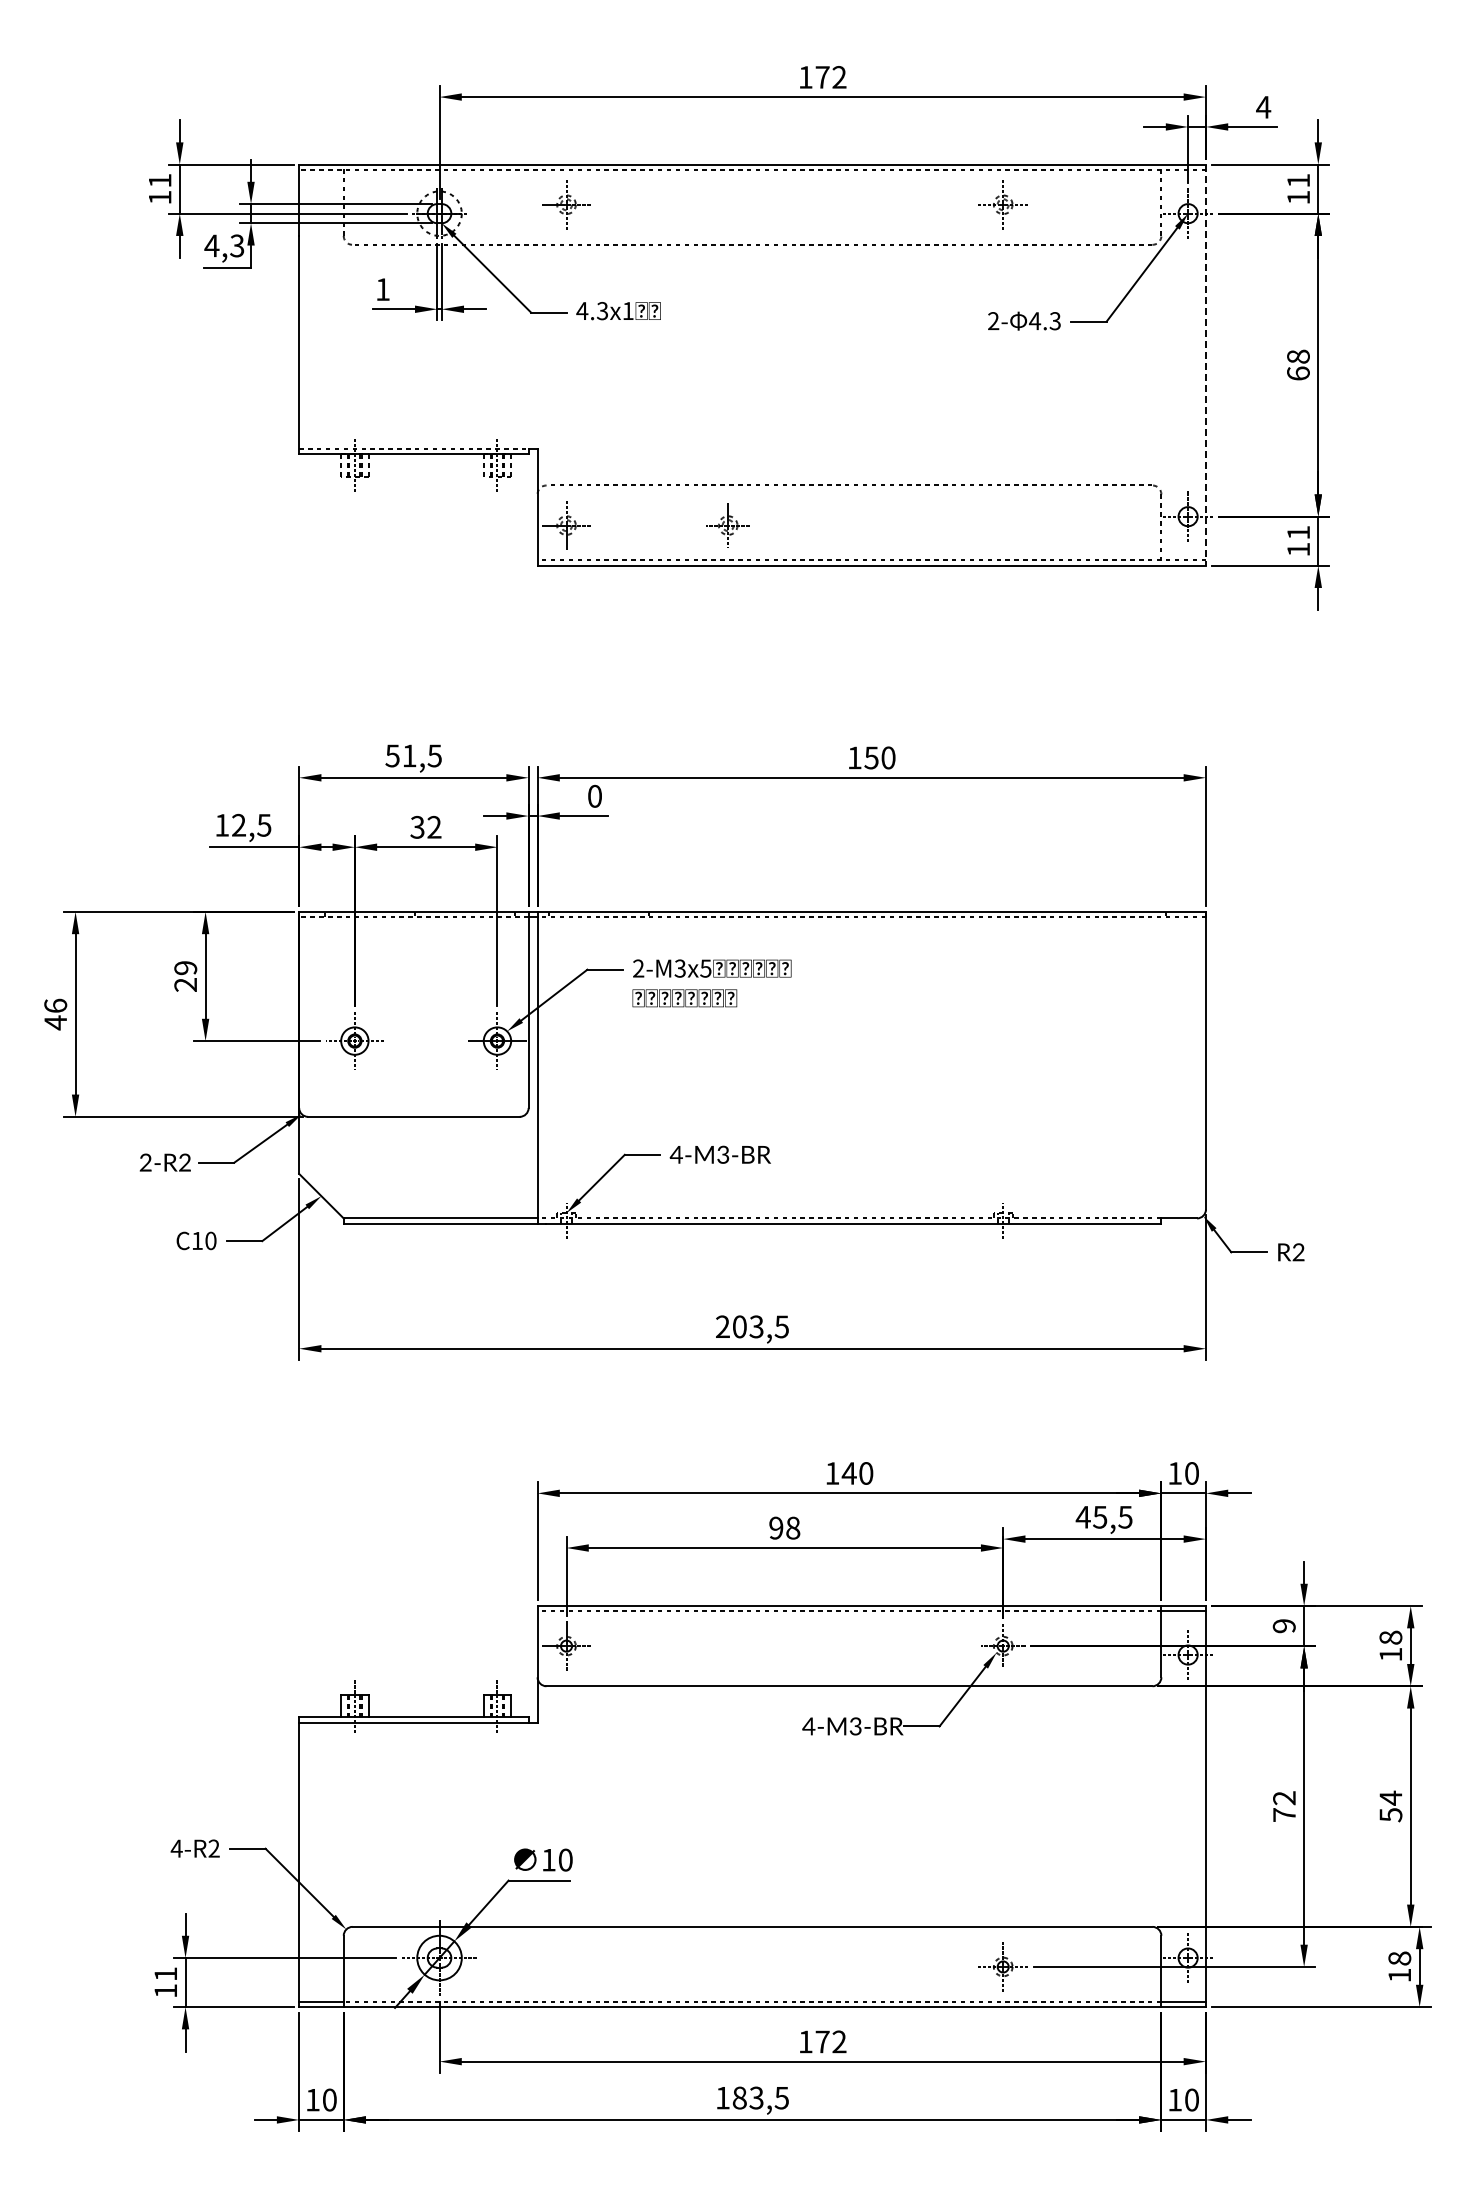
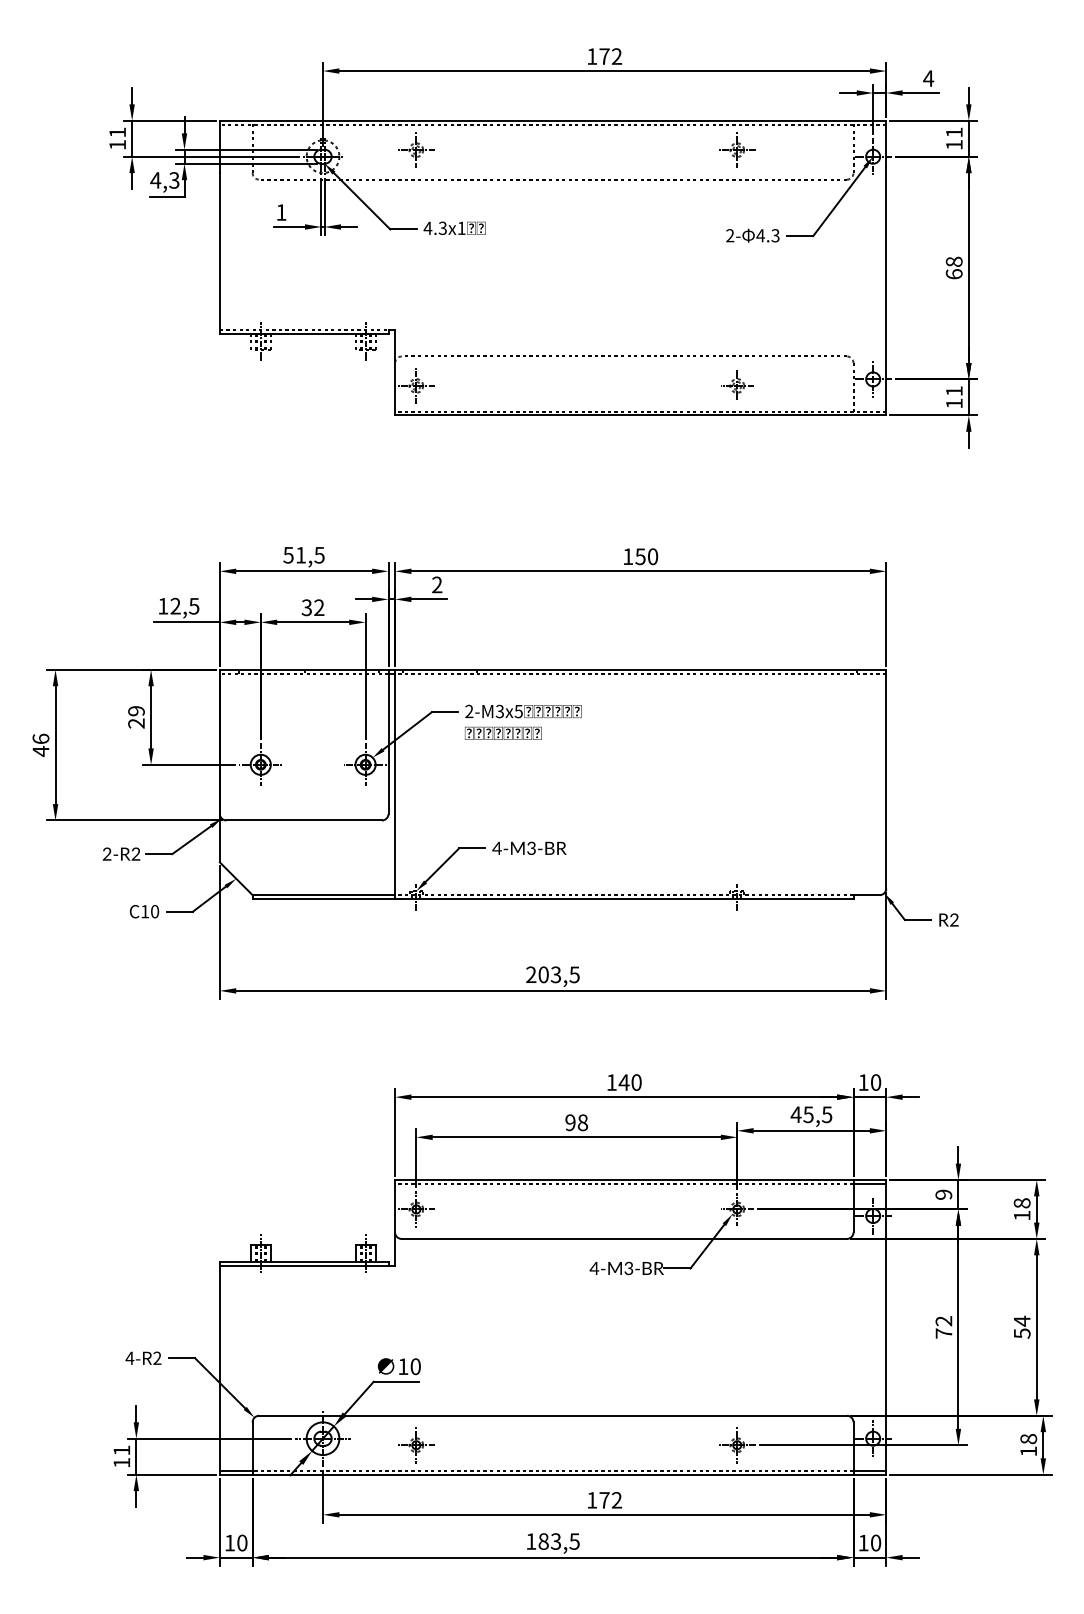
line: (1205, 365) -> (885, 268), dashed -> solid
part: (728, 525) -> (737, 385), moved
text: (594, 796) -> (436, 585), 0 -> 2
part: (566, 1966) -> (416, 1444), added

